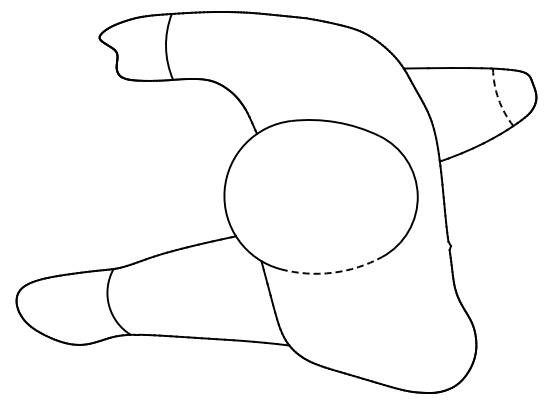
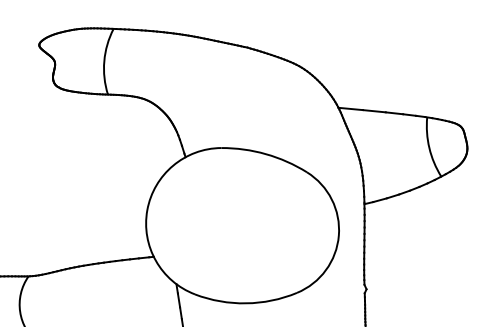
arc: (498, 98) -> (429, 147), dashed -> solid
arc: (332, 272) -> (245, 303), dashed -> solid

